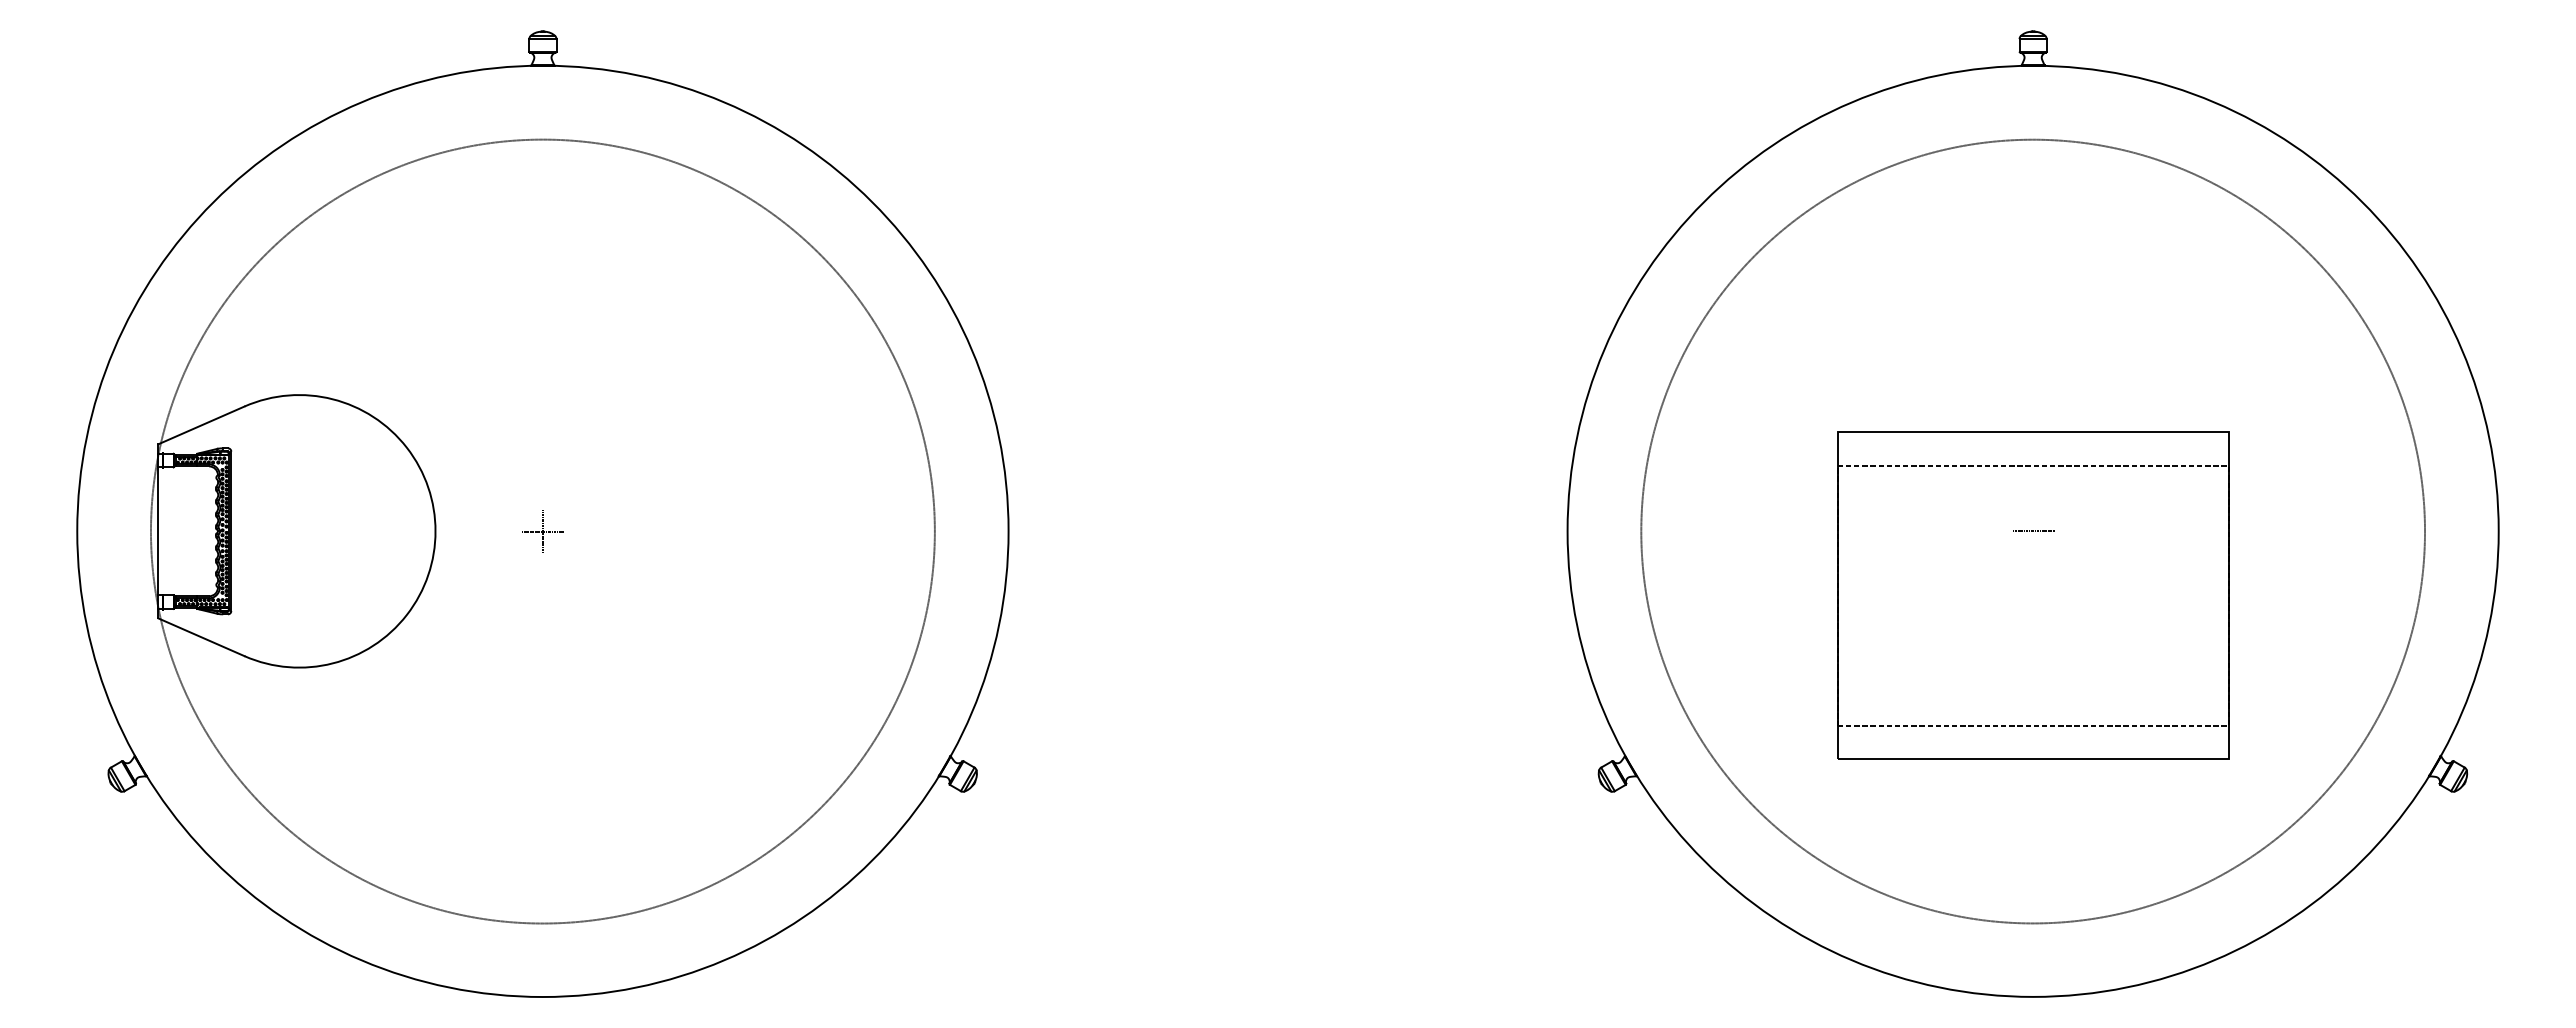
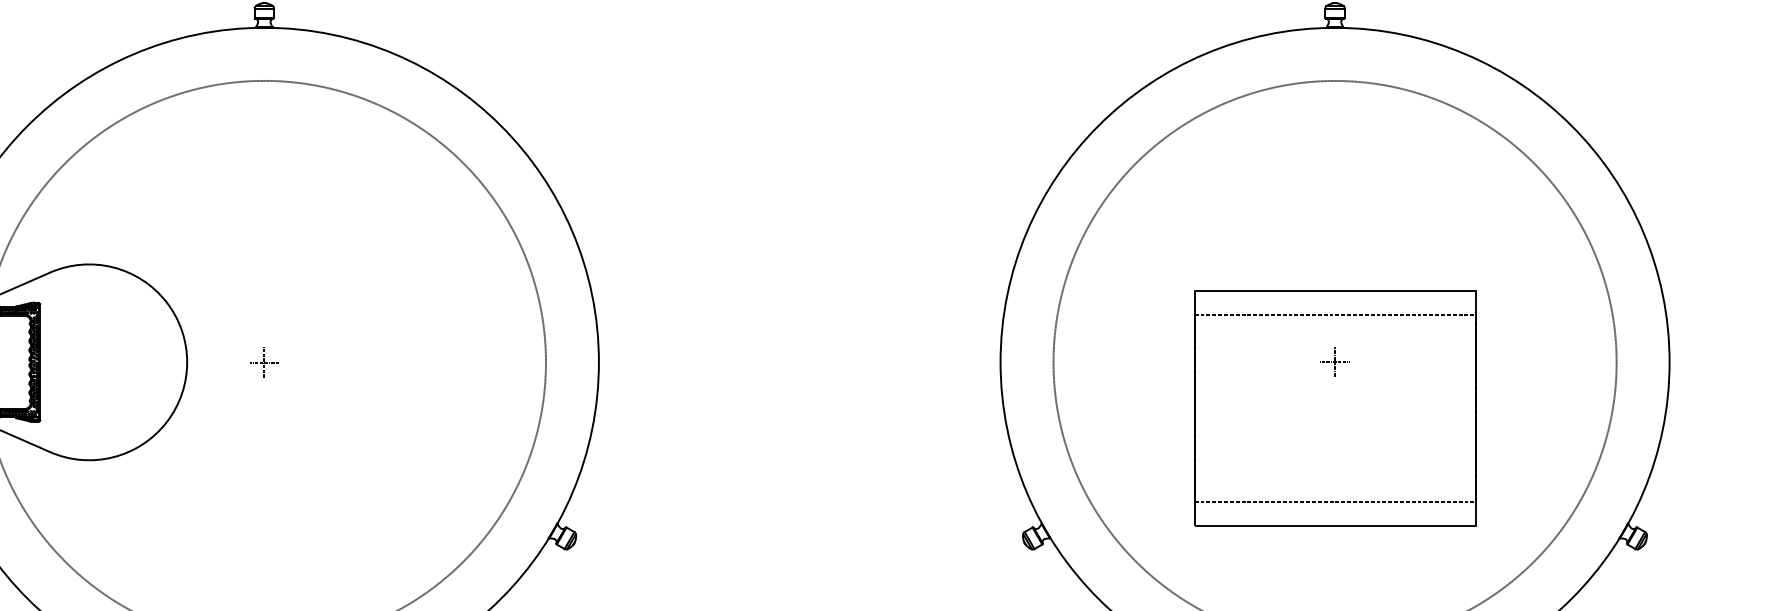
line: (2033, 530) -> (1335, 361), added

